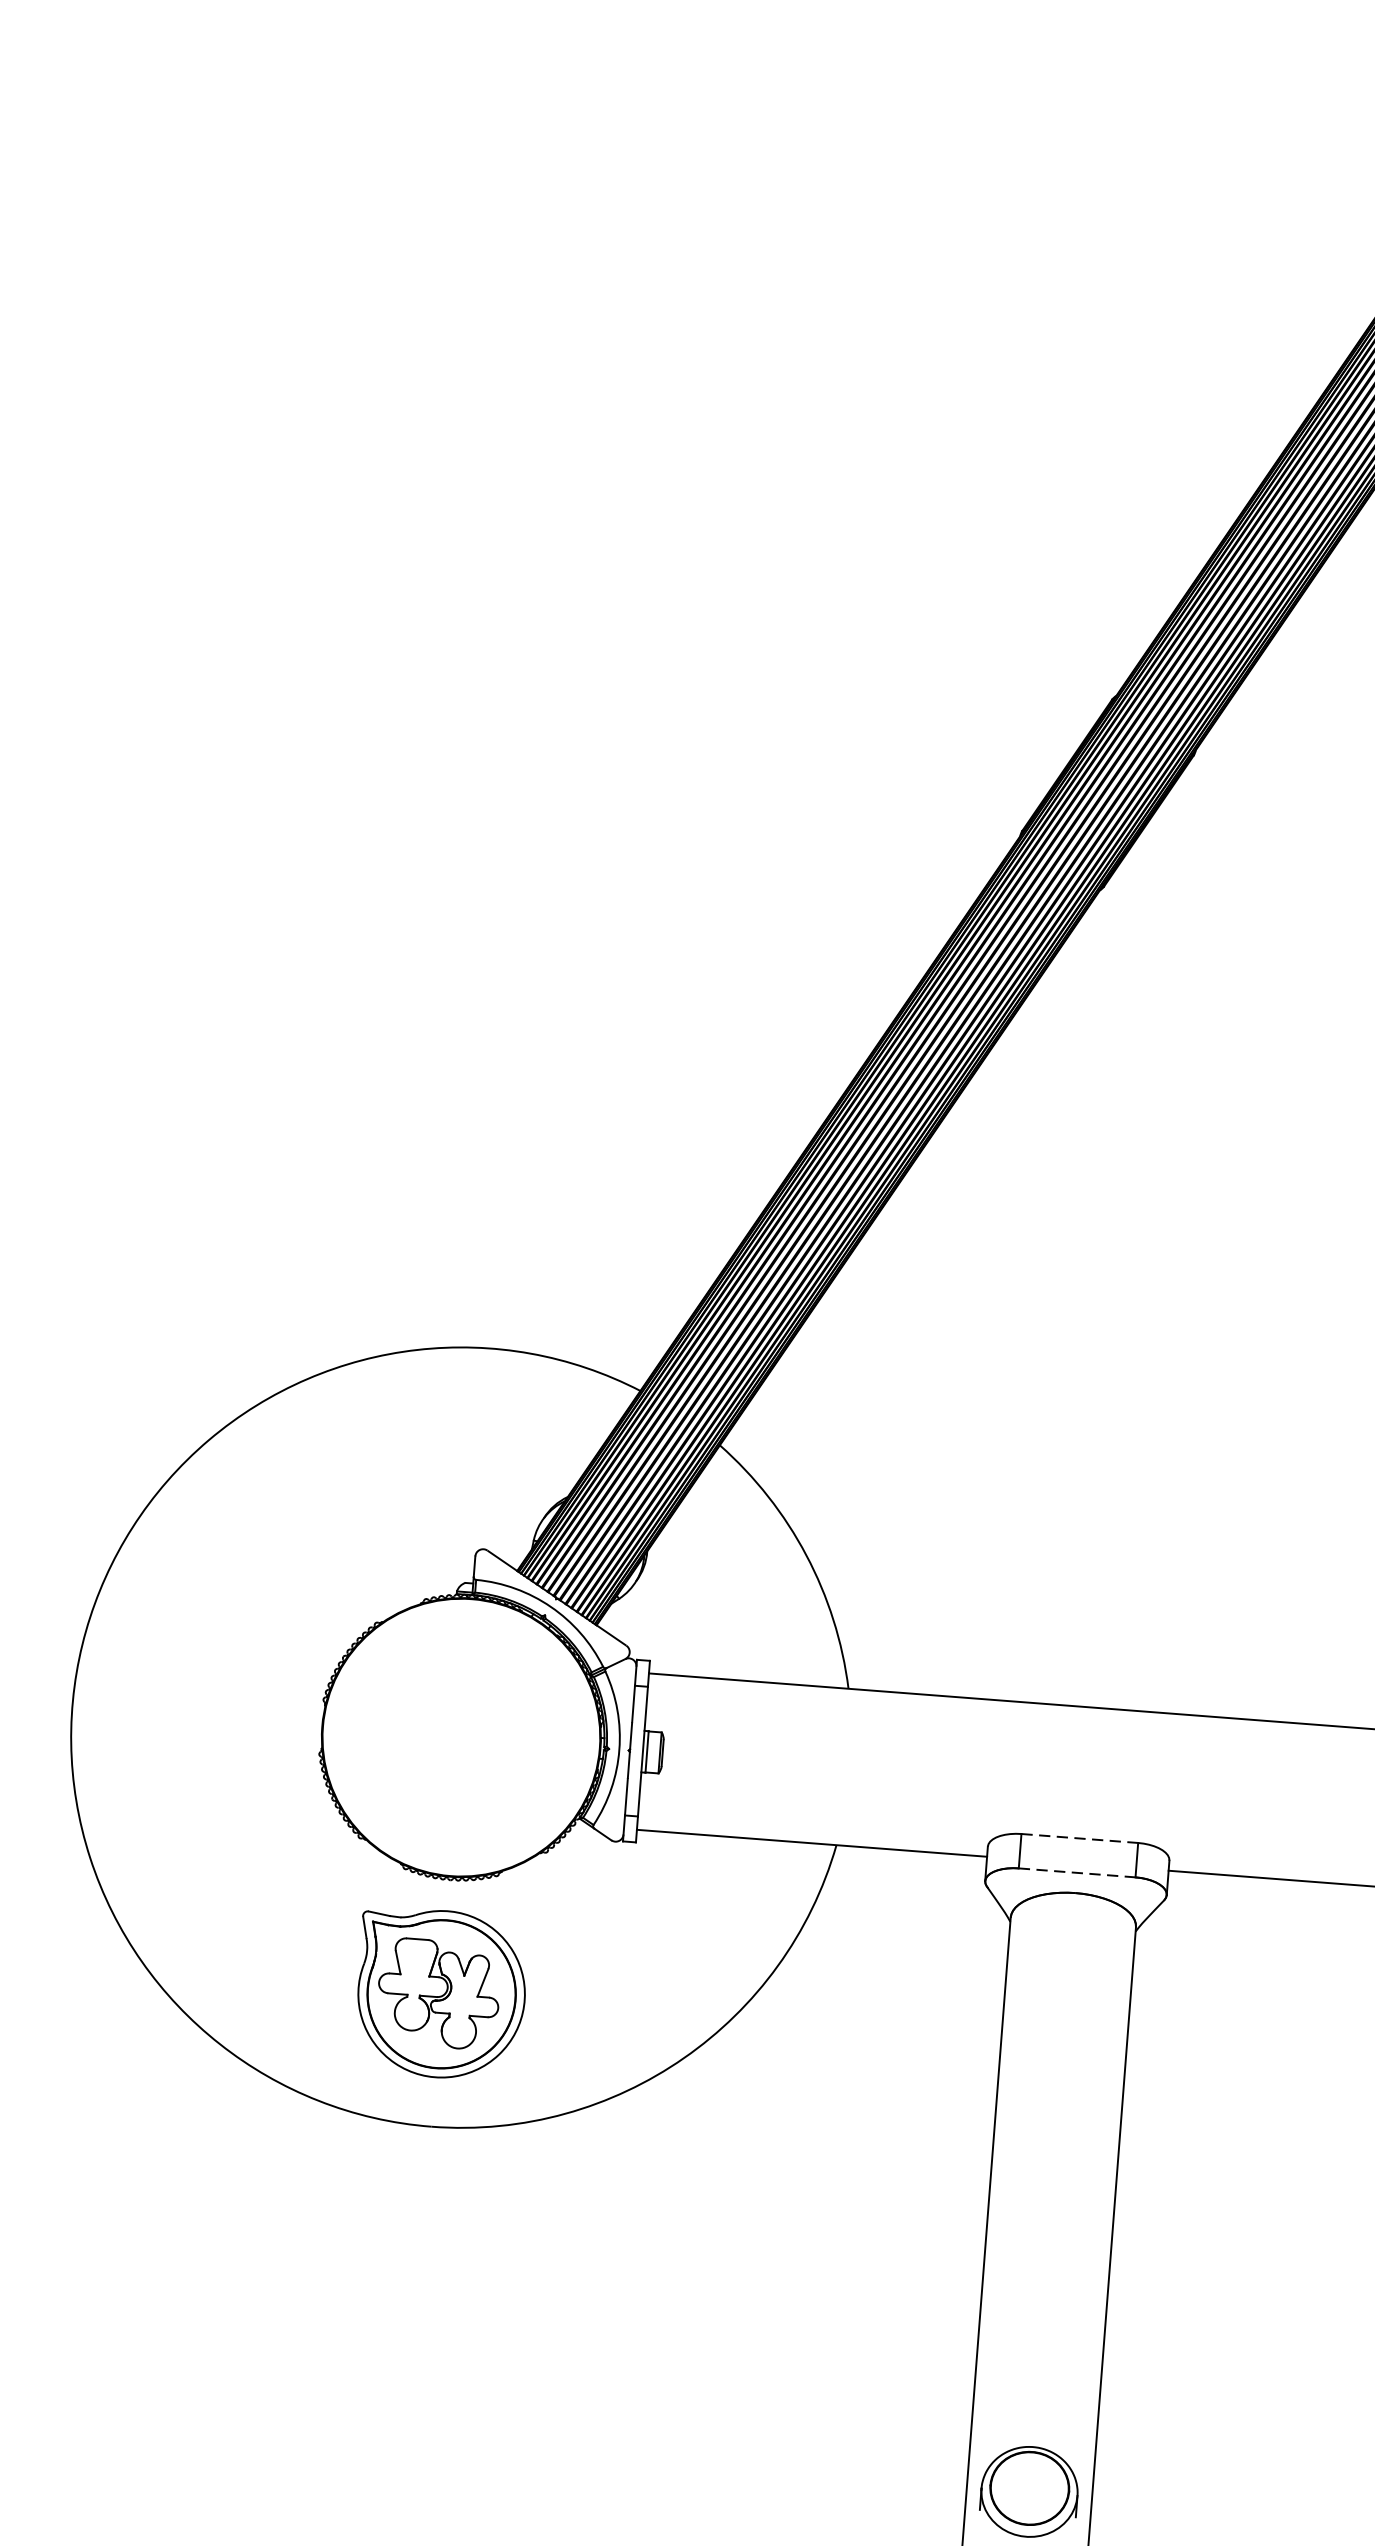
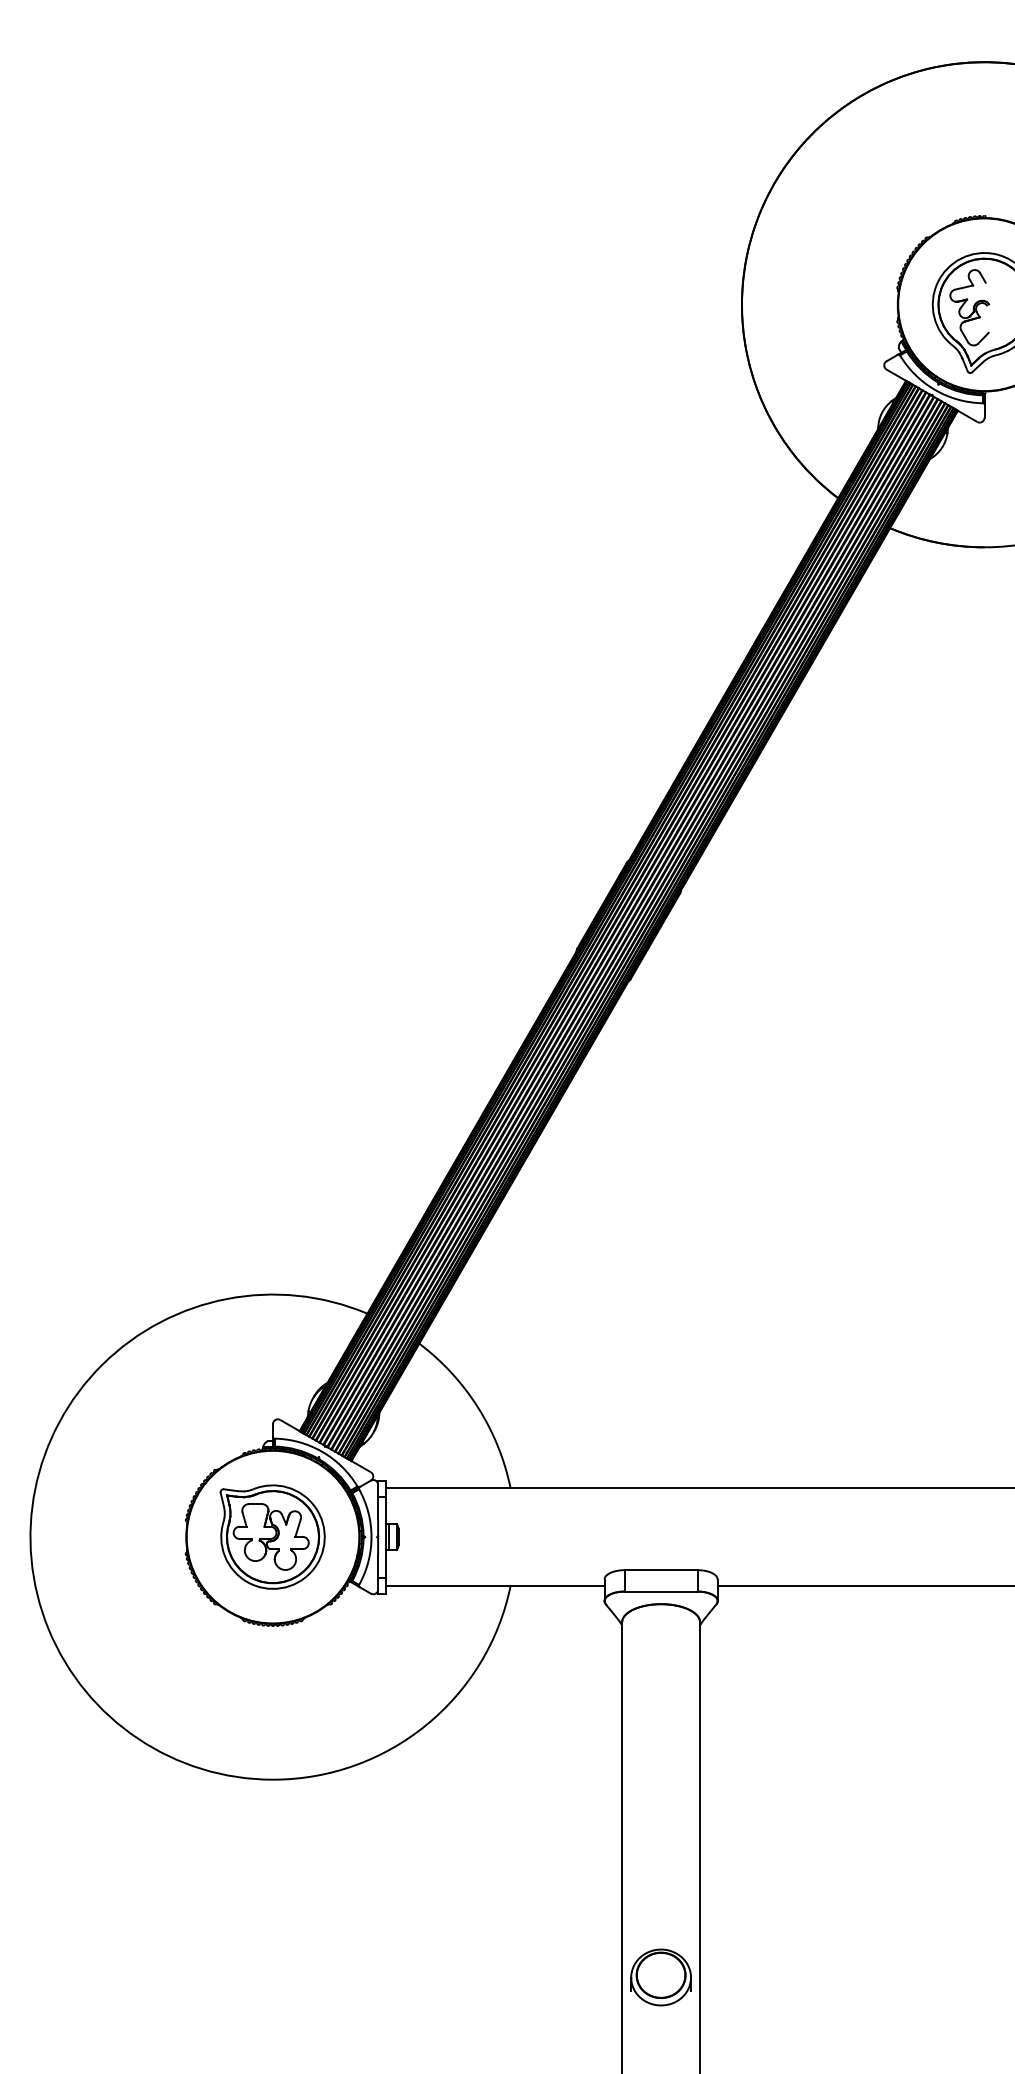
line: (1080, 1839) -> (661, 1570), dashed -> solid
line: (1077, 1872) -> (661, 1591), dashed -> solid
part: (440, 1993) -> (272, 1536), moved

